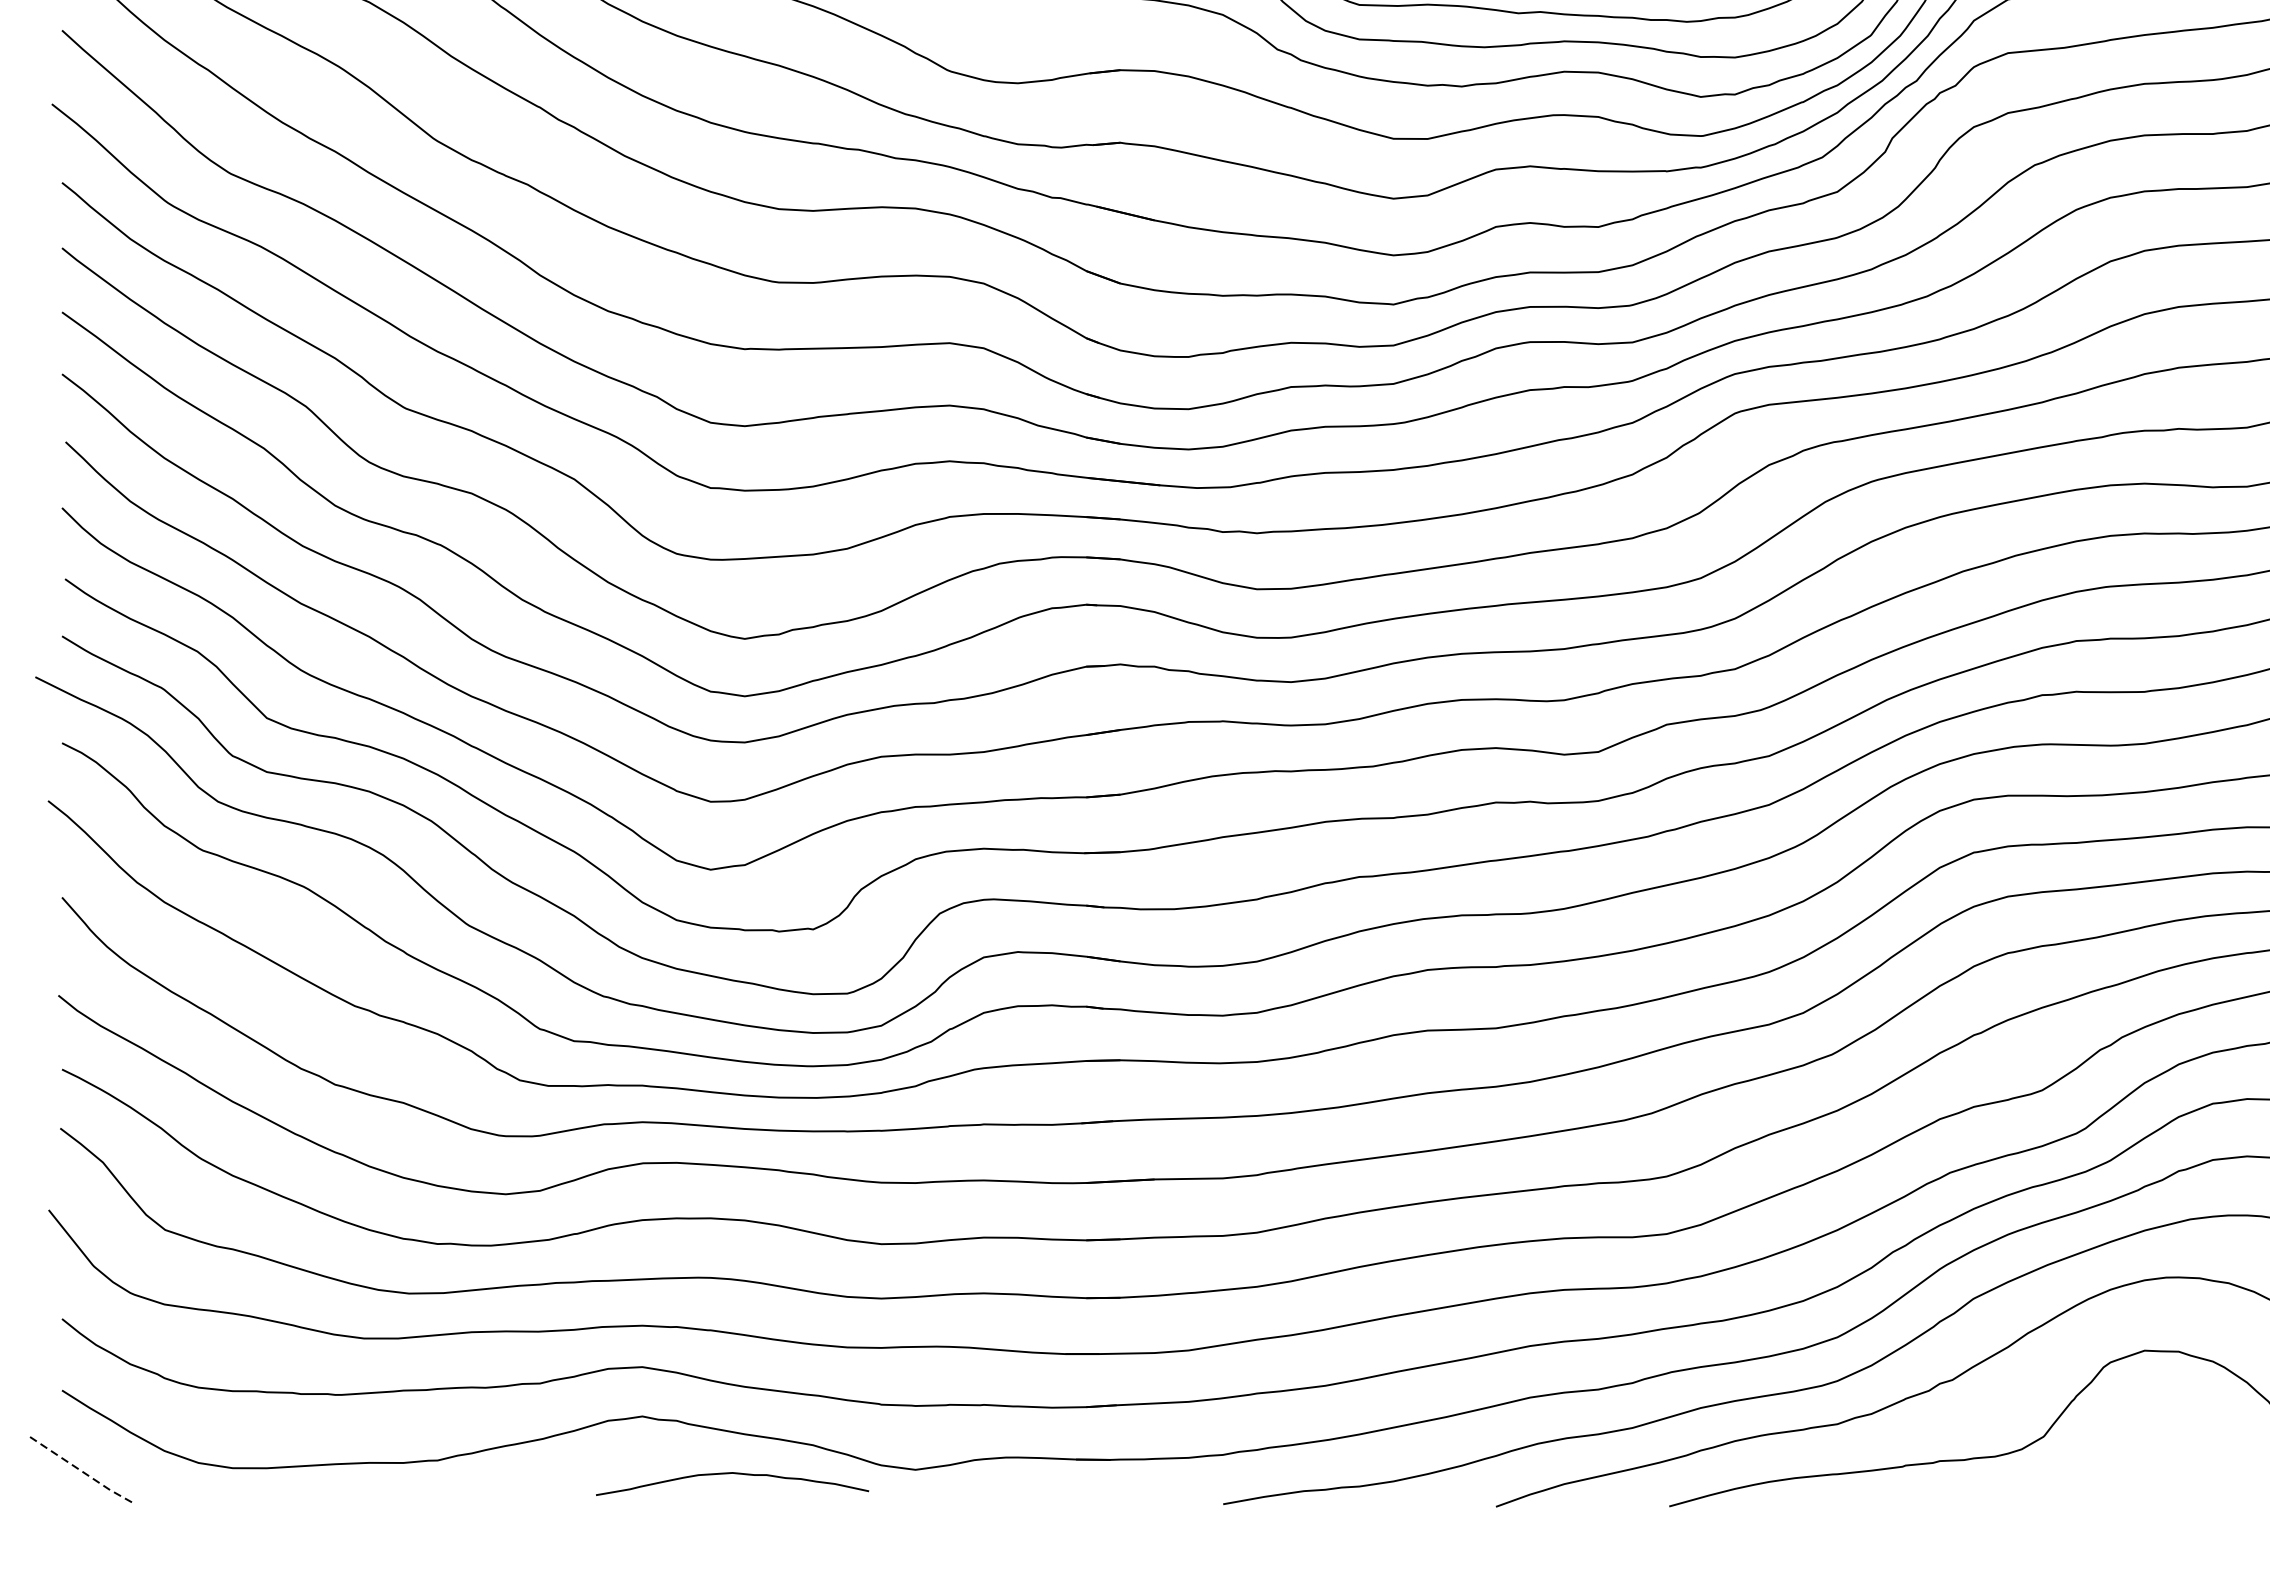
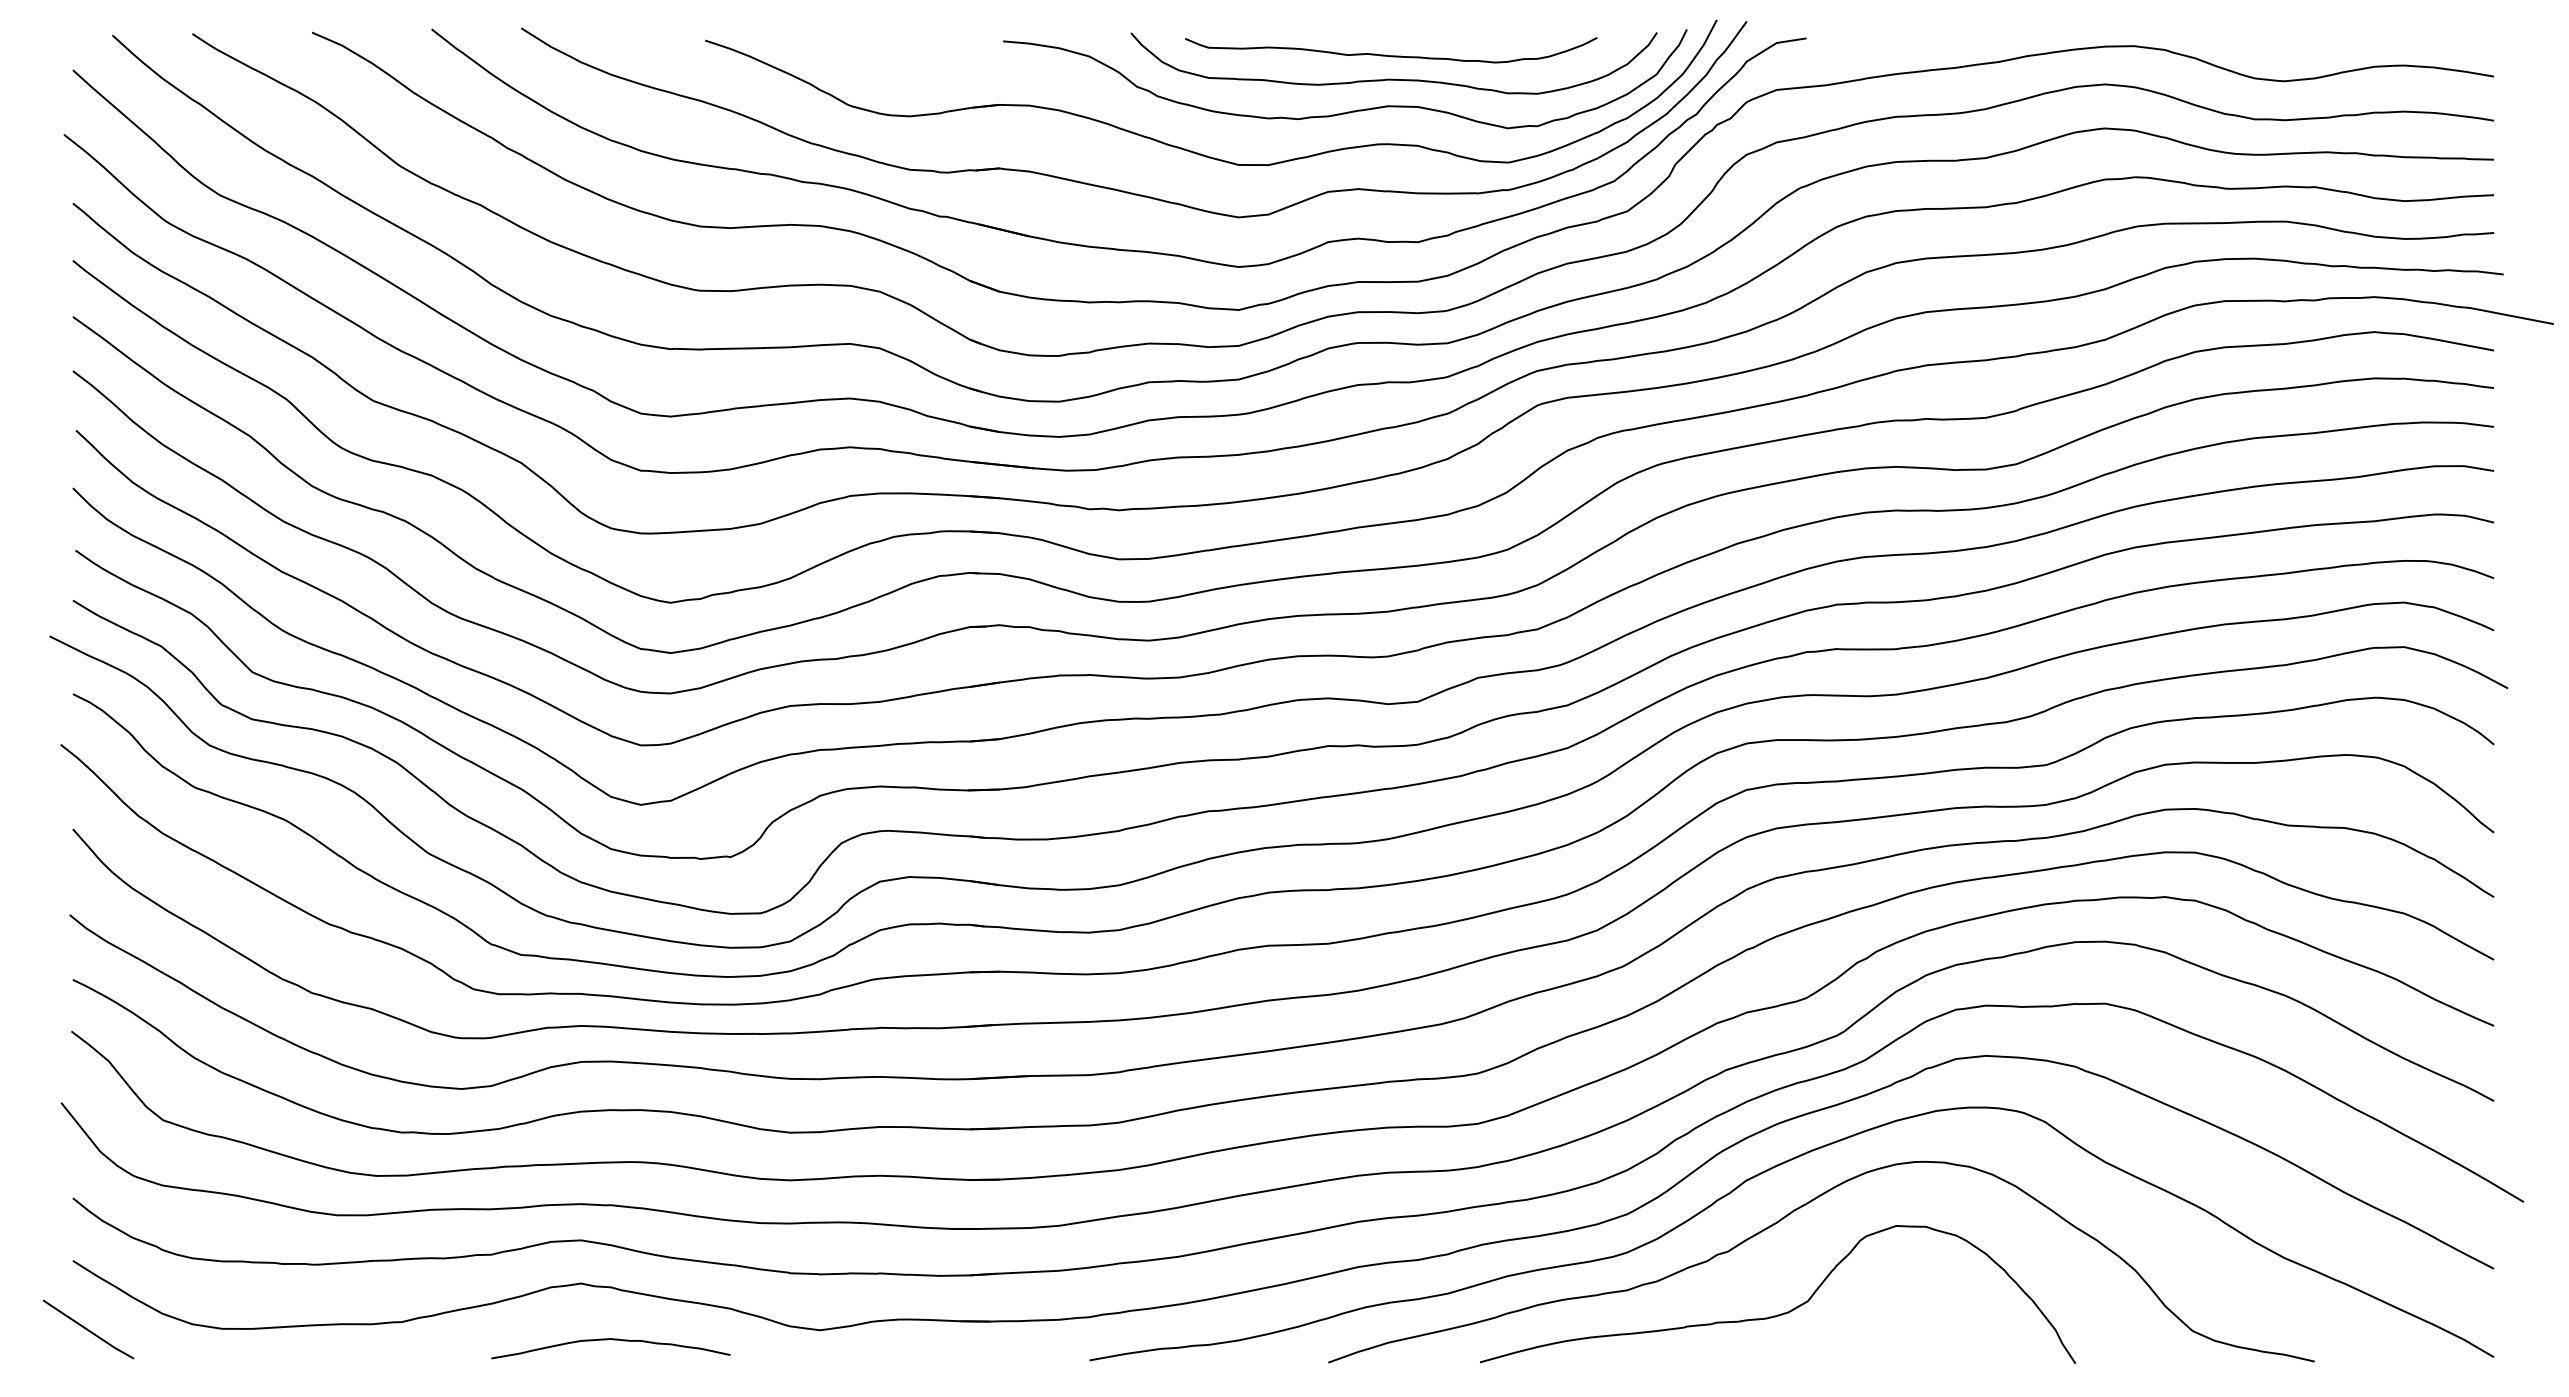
line: (79, 1470) -> (88, 1330), dashed -> solid
curve: (729, 1474) -> (608, 1340), moved

